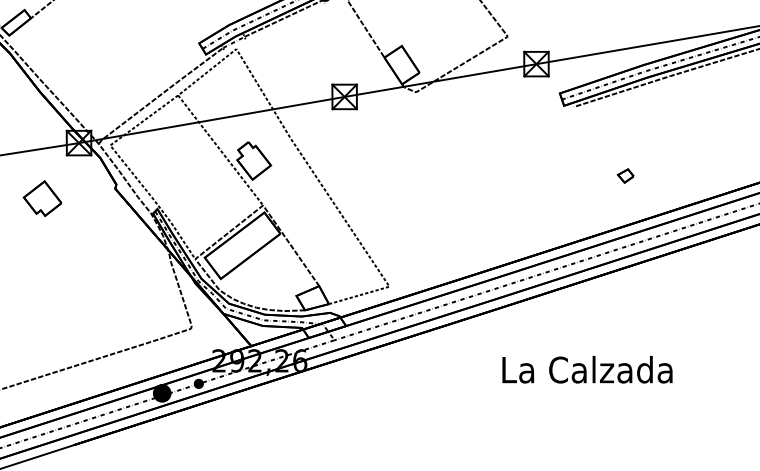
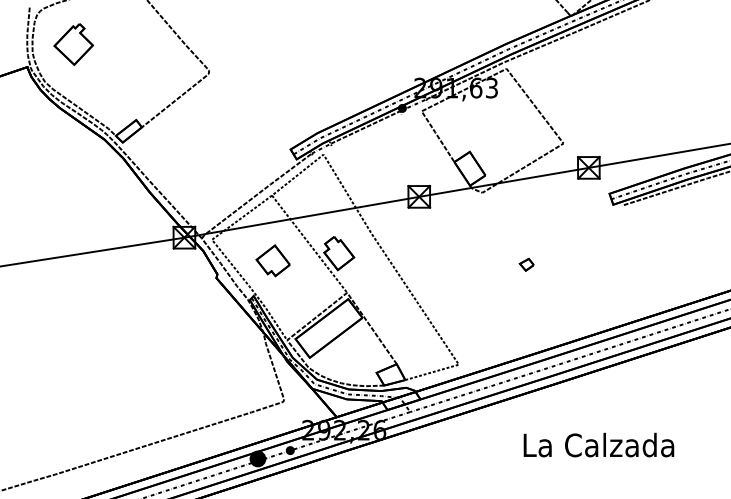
part: (625, 175) -> (526, 264), moved
part: (41, 198) -> (272, 260), moved
text: (586, 369) -> (598, 444), moved

